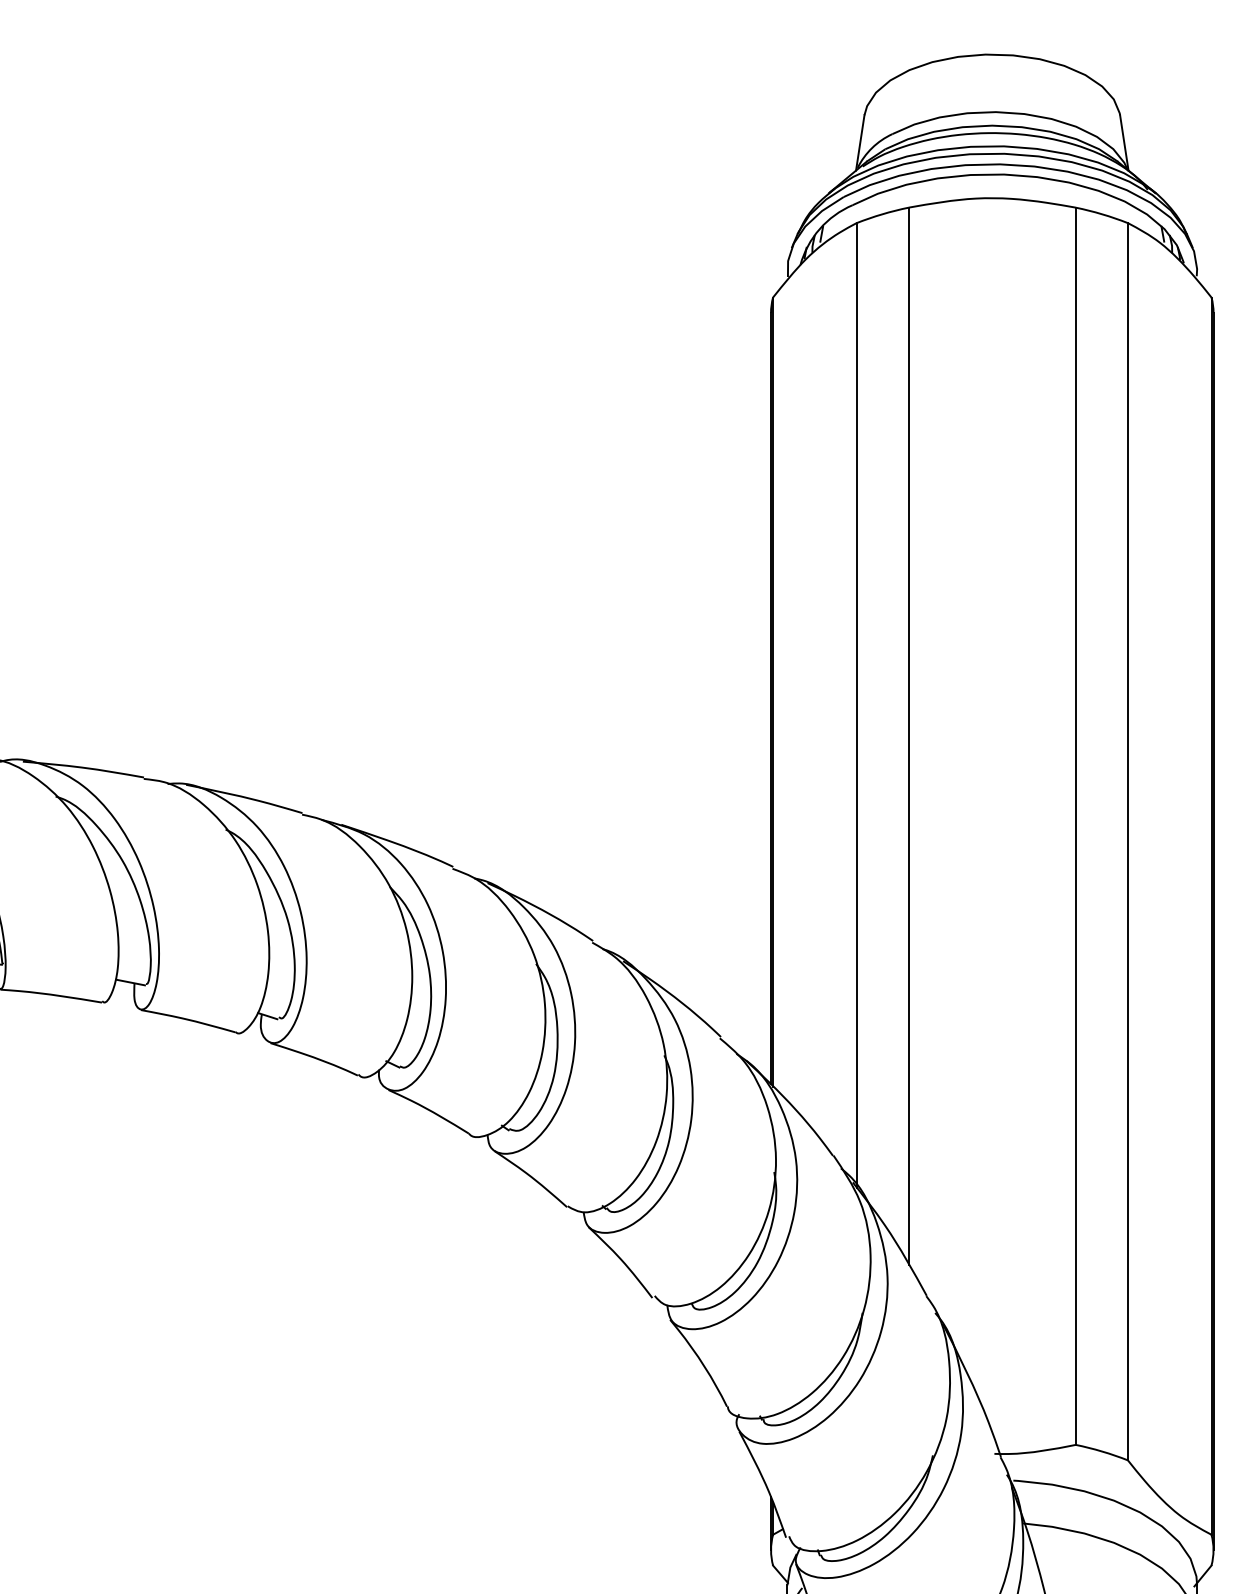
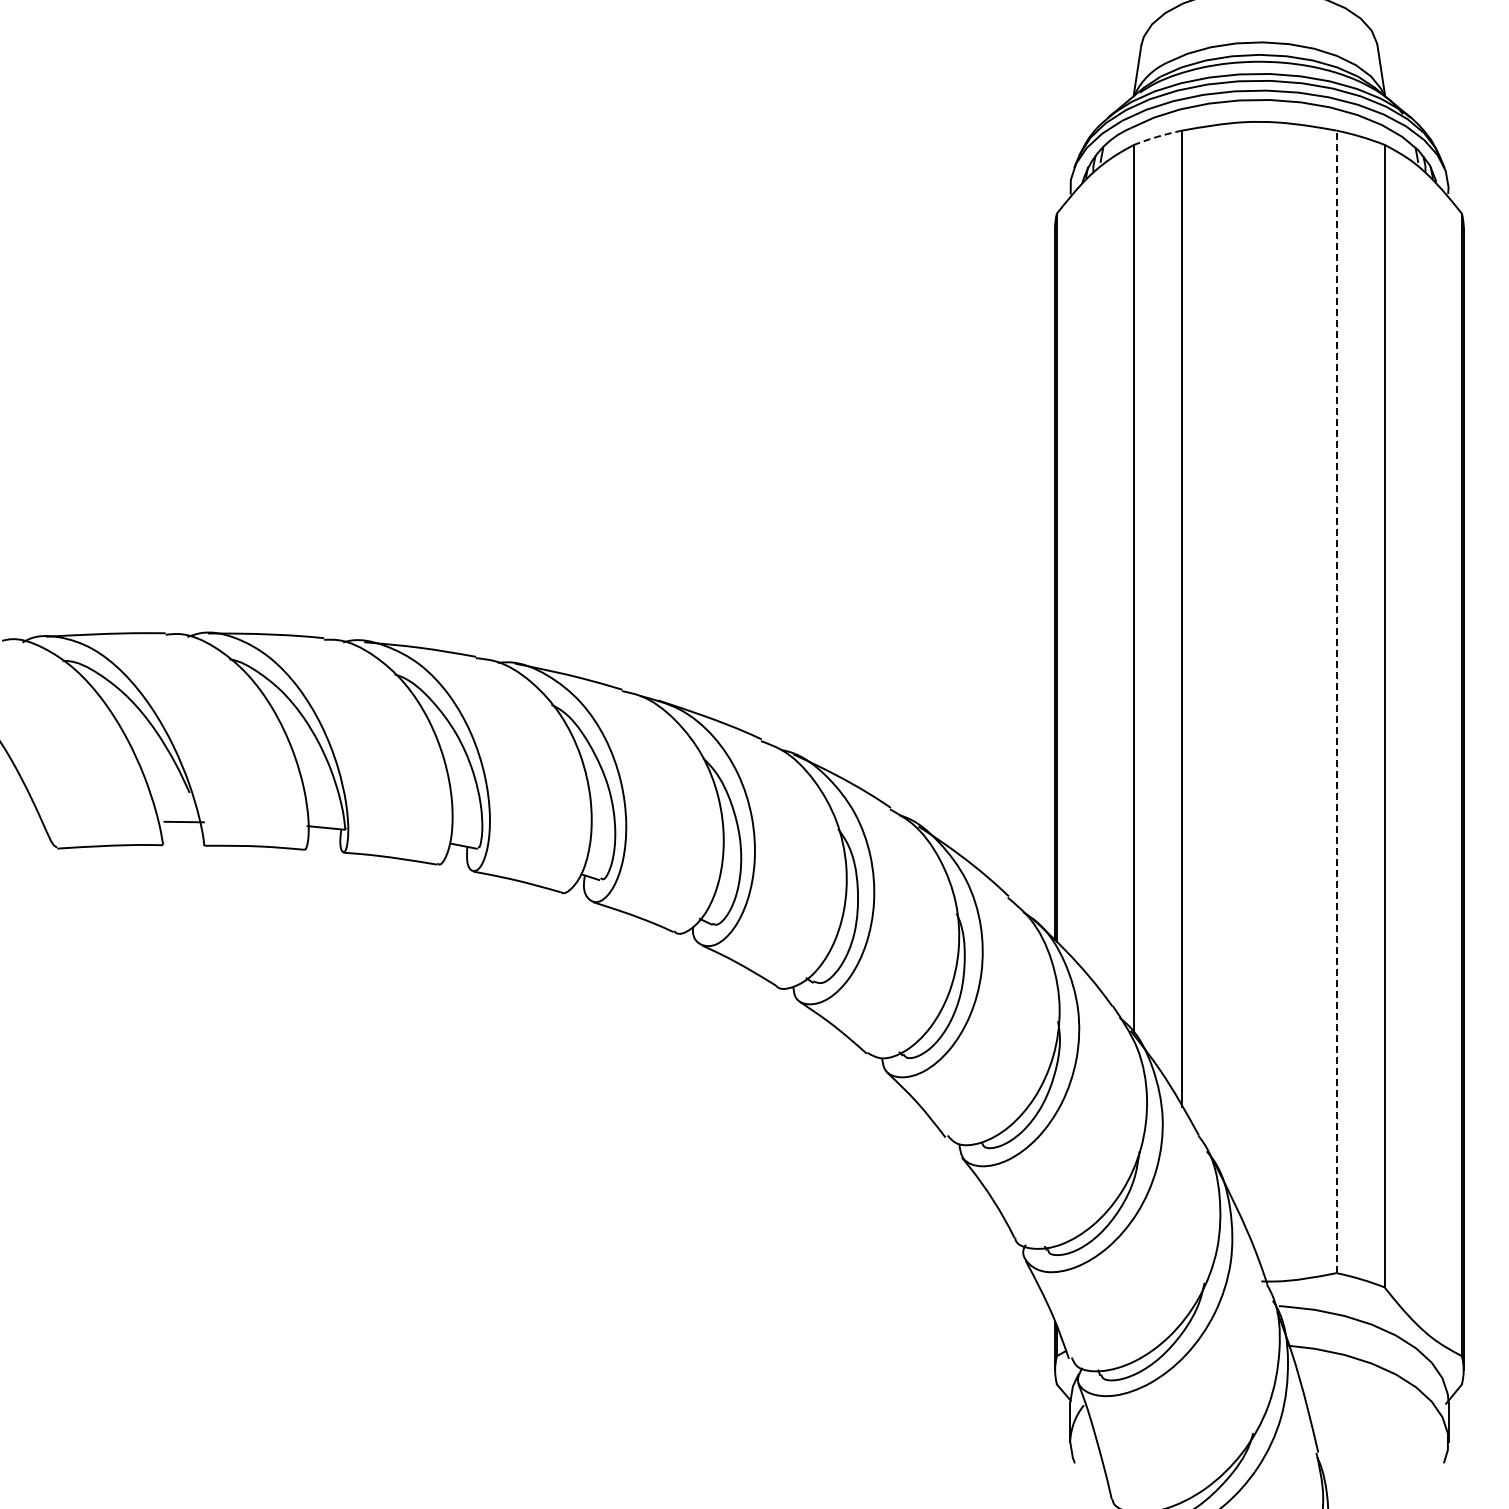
arc: (881, 214) -> (1157, 136), solid -> dashed
line: (1075, 825) -> (1336, 701), solid -> dashed

